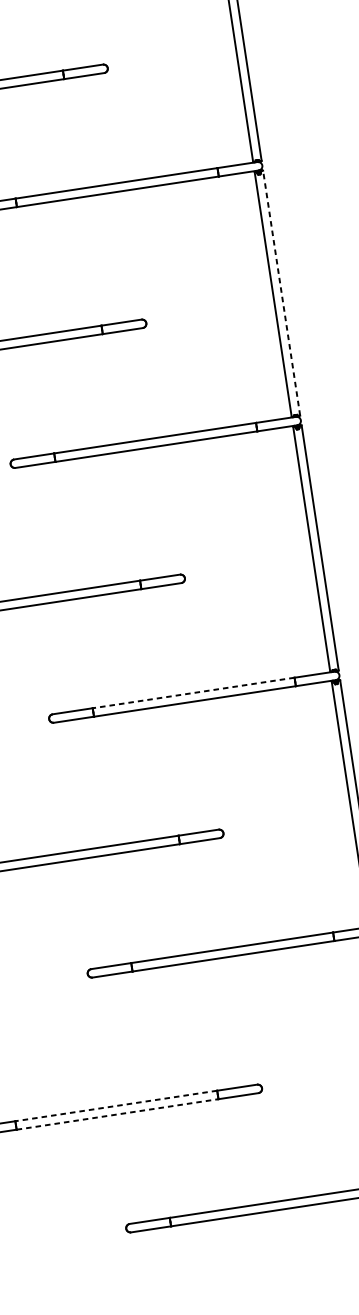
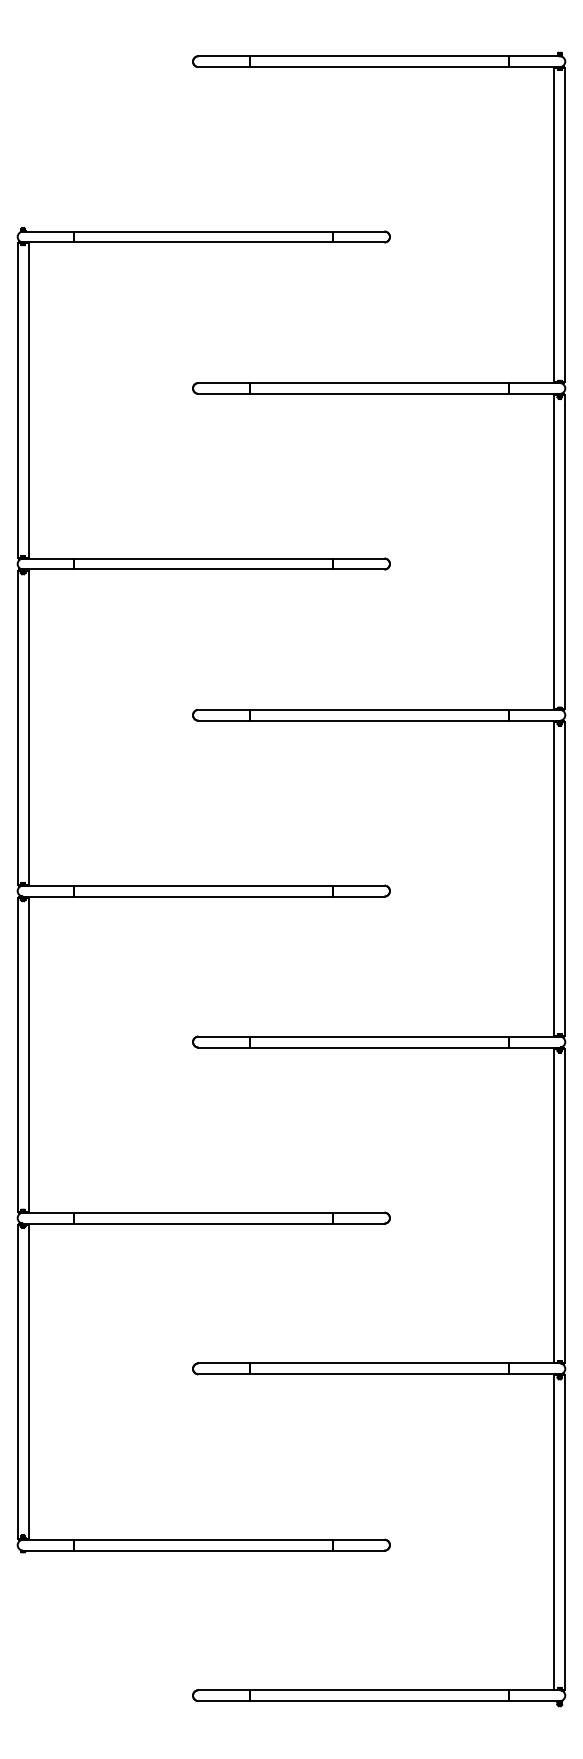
line: (281, 292) -> (565, 551), dashed -> solid
line: (193, 692) -> (378, 1036), dashed -> solid
line: (116, 1105) -> (203, 1539), dashed -> solid
line: (118, 1114) -> (204, 1550), dashed -> solid

